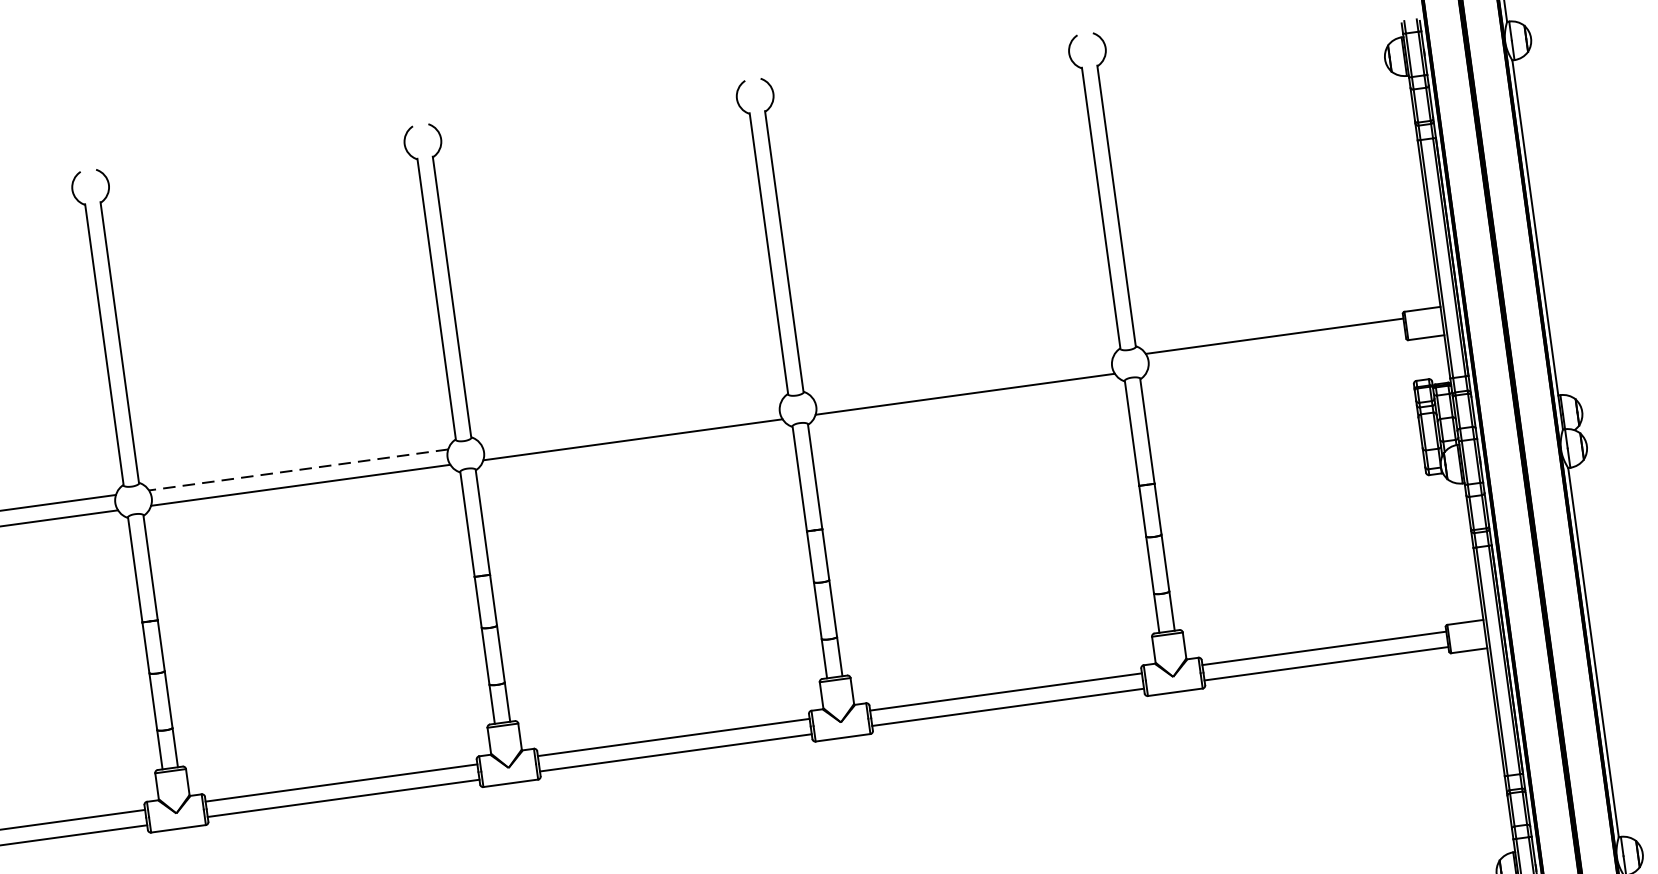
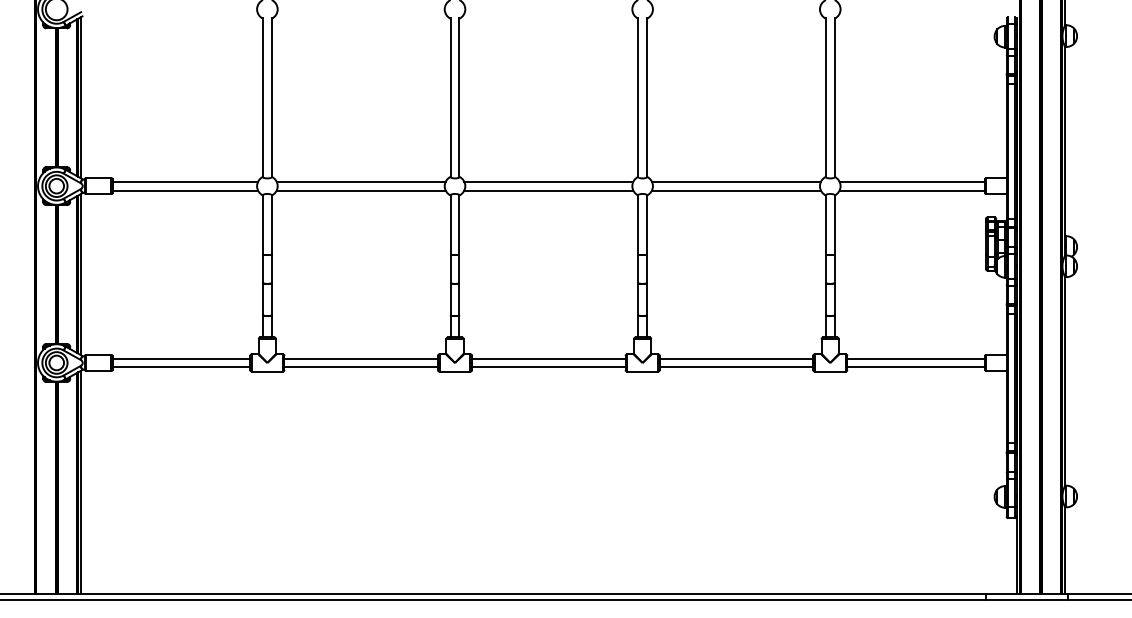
line: (1276, 351) -> (912, 190), added
line: (961, 378) -> (735, 181), added
line: (630, 423) -> (548, 181), added
line: (297, 469) -> (360, 181), dashed -> solid

